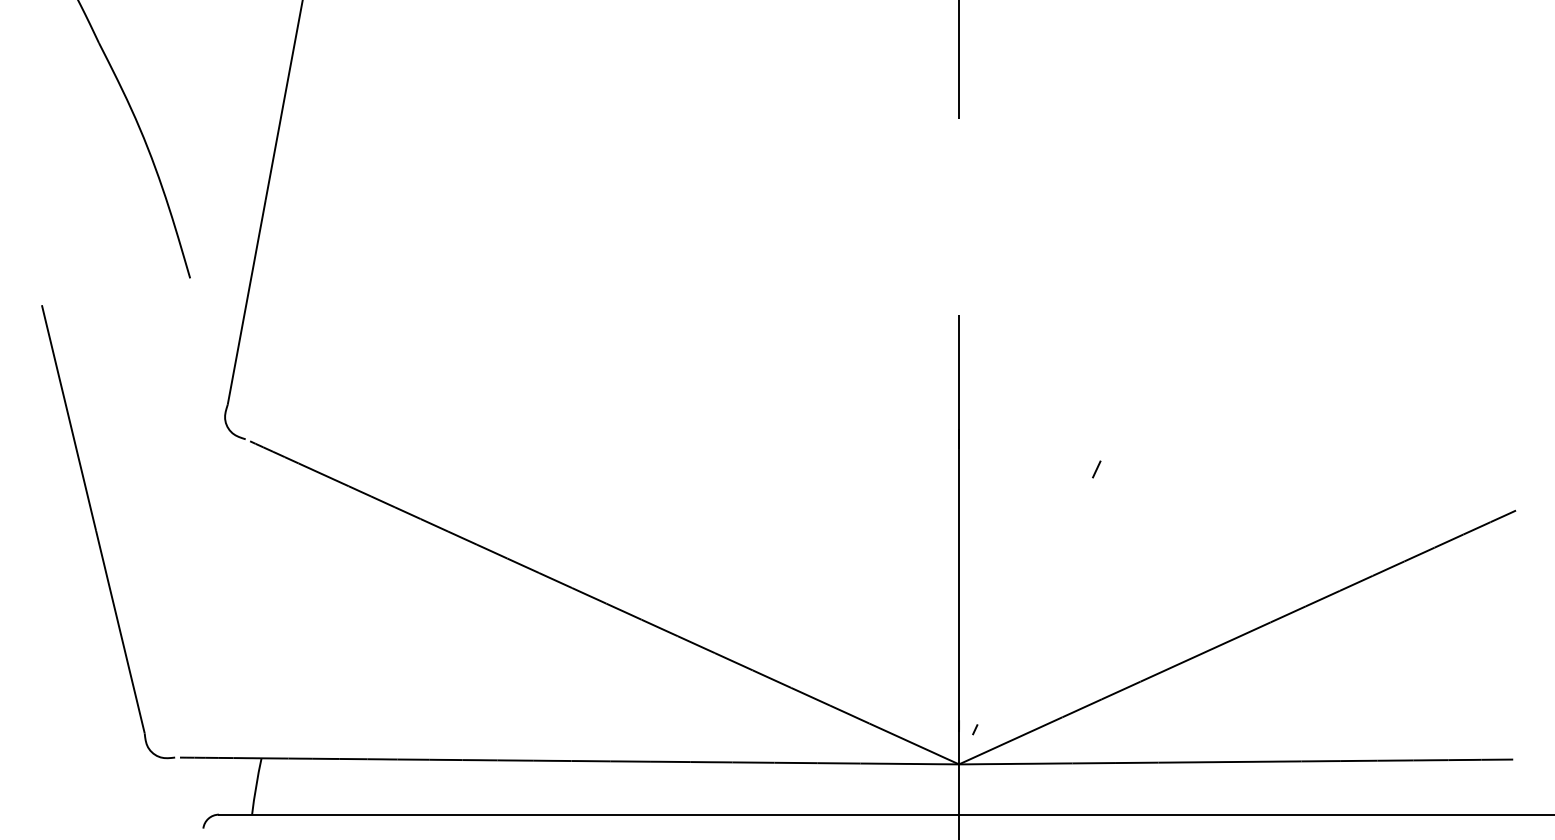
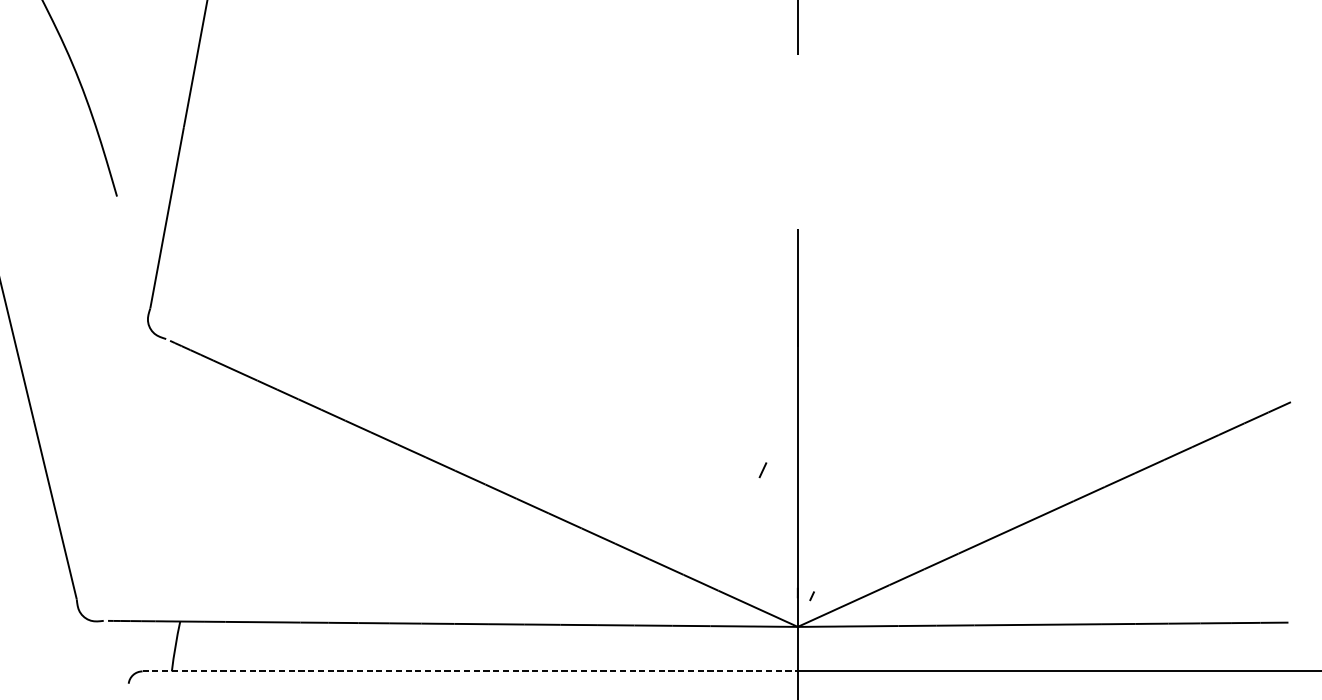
line: (1096, 469) -> (762, 470), moved
line: (589, 814) -> (470, 671), solid -> dashed

